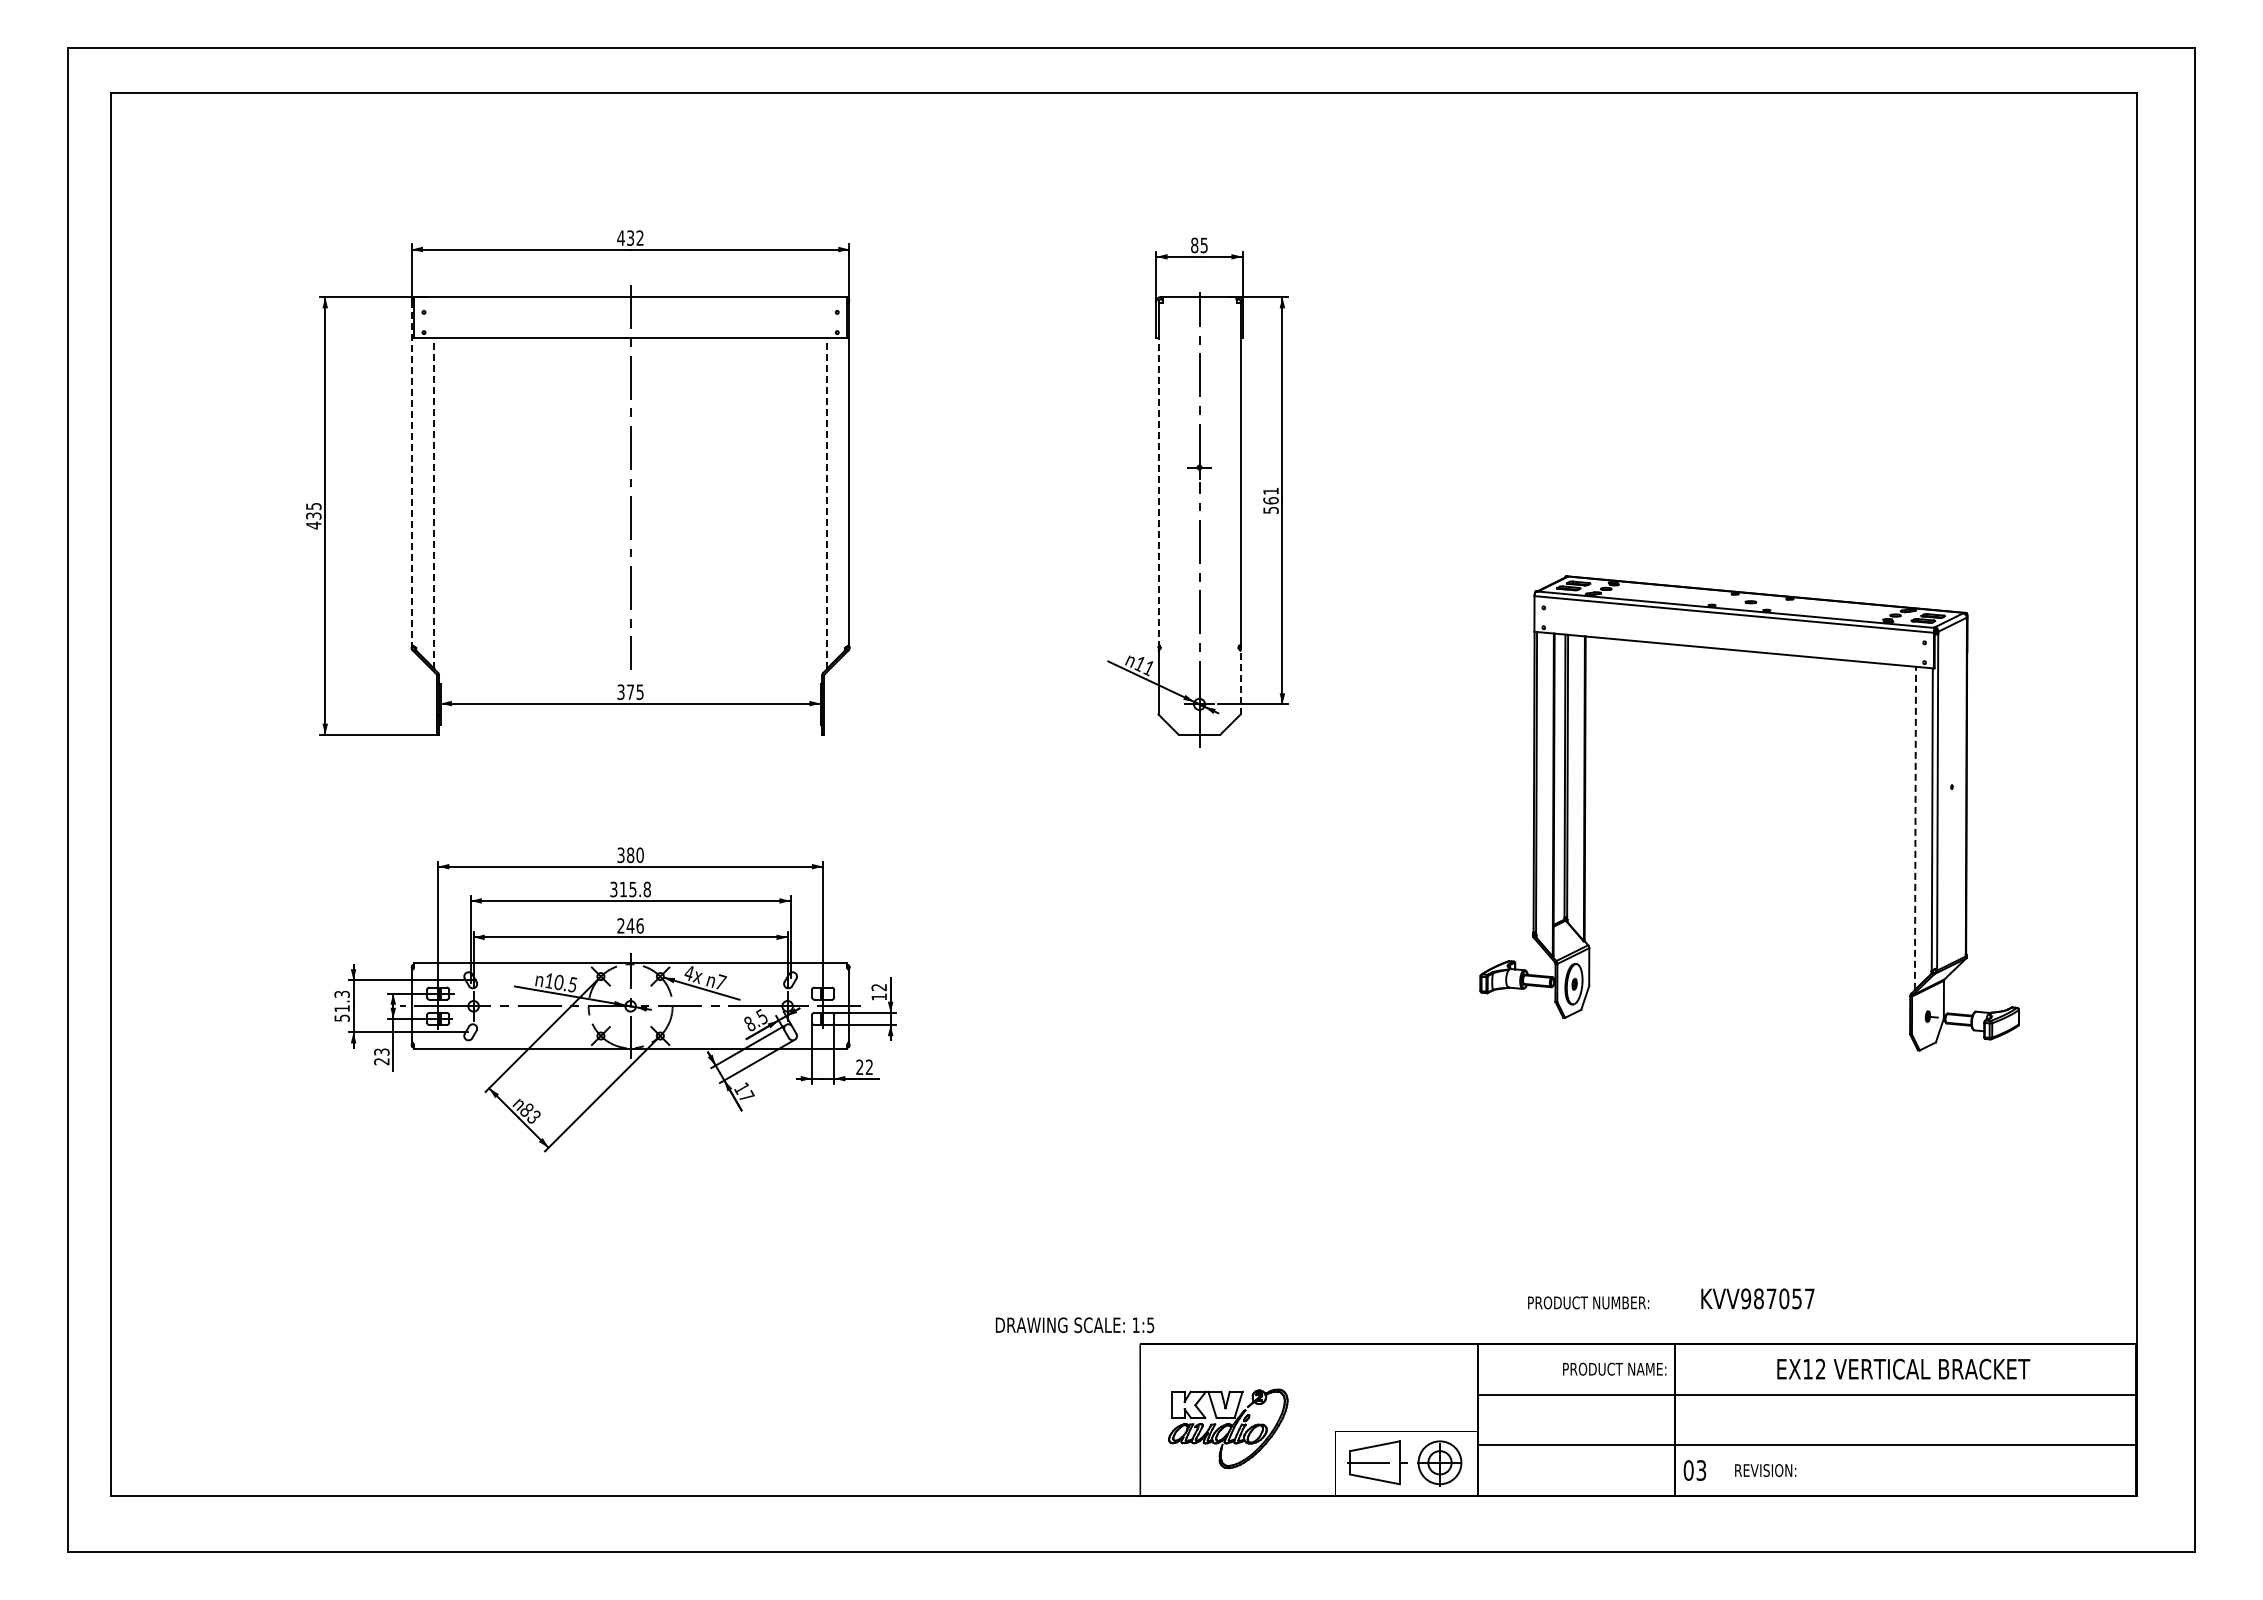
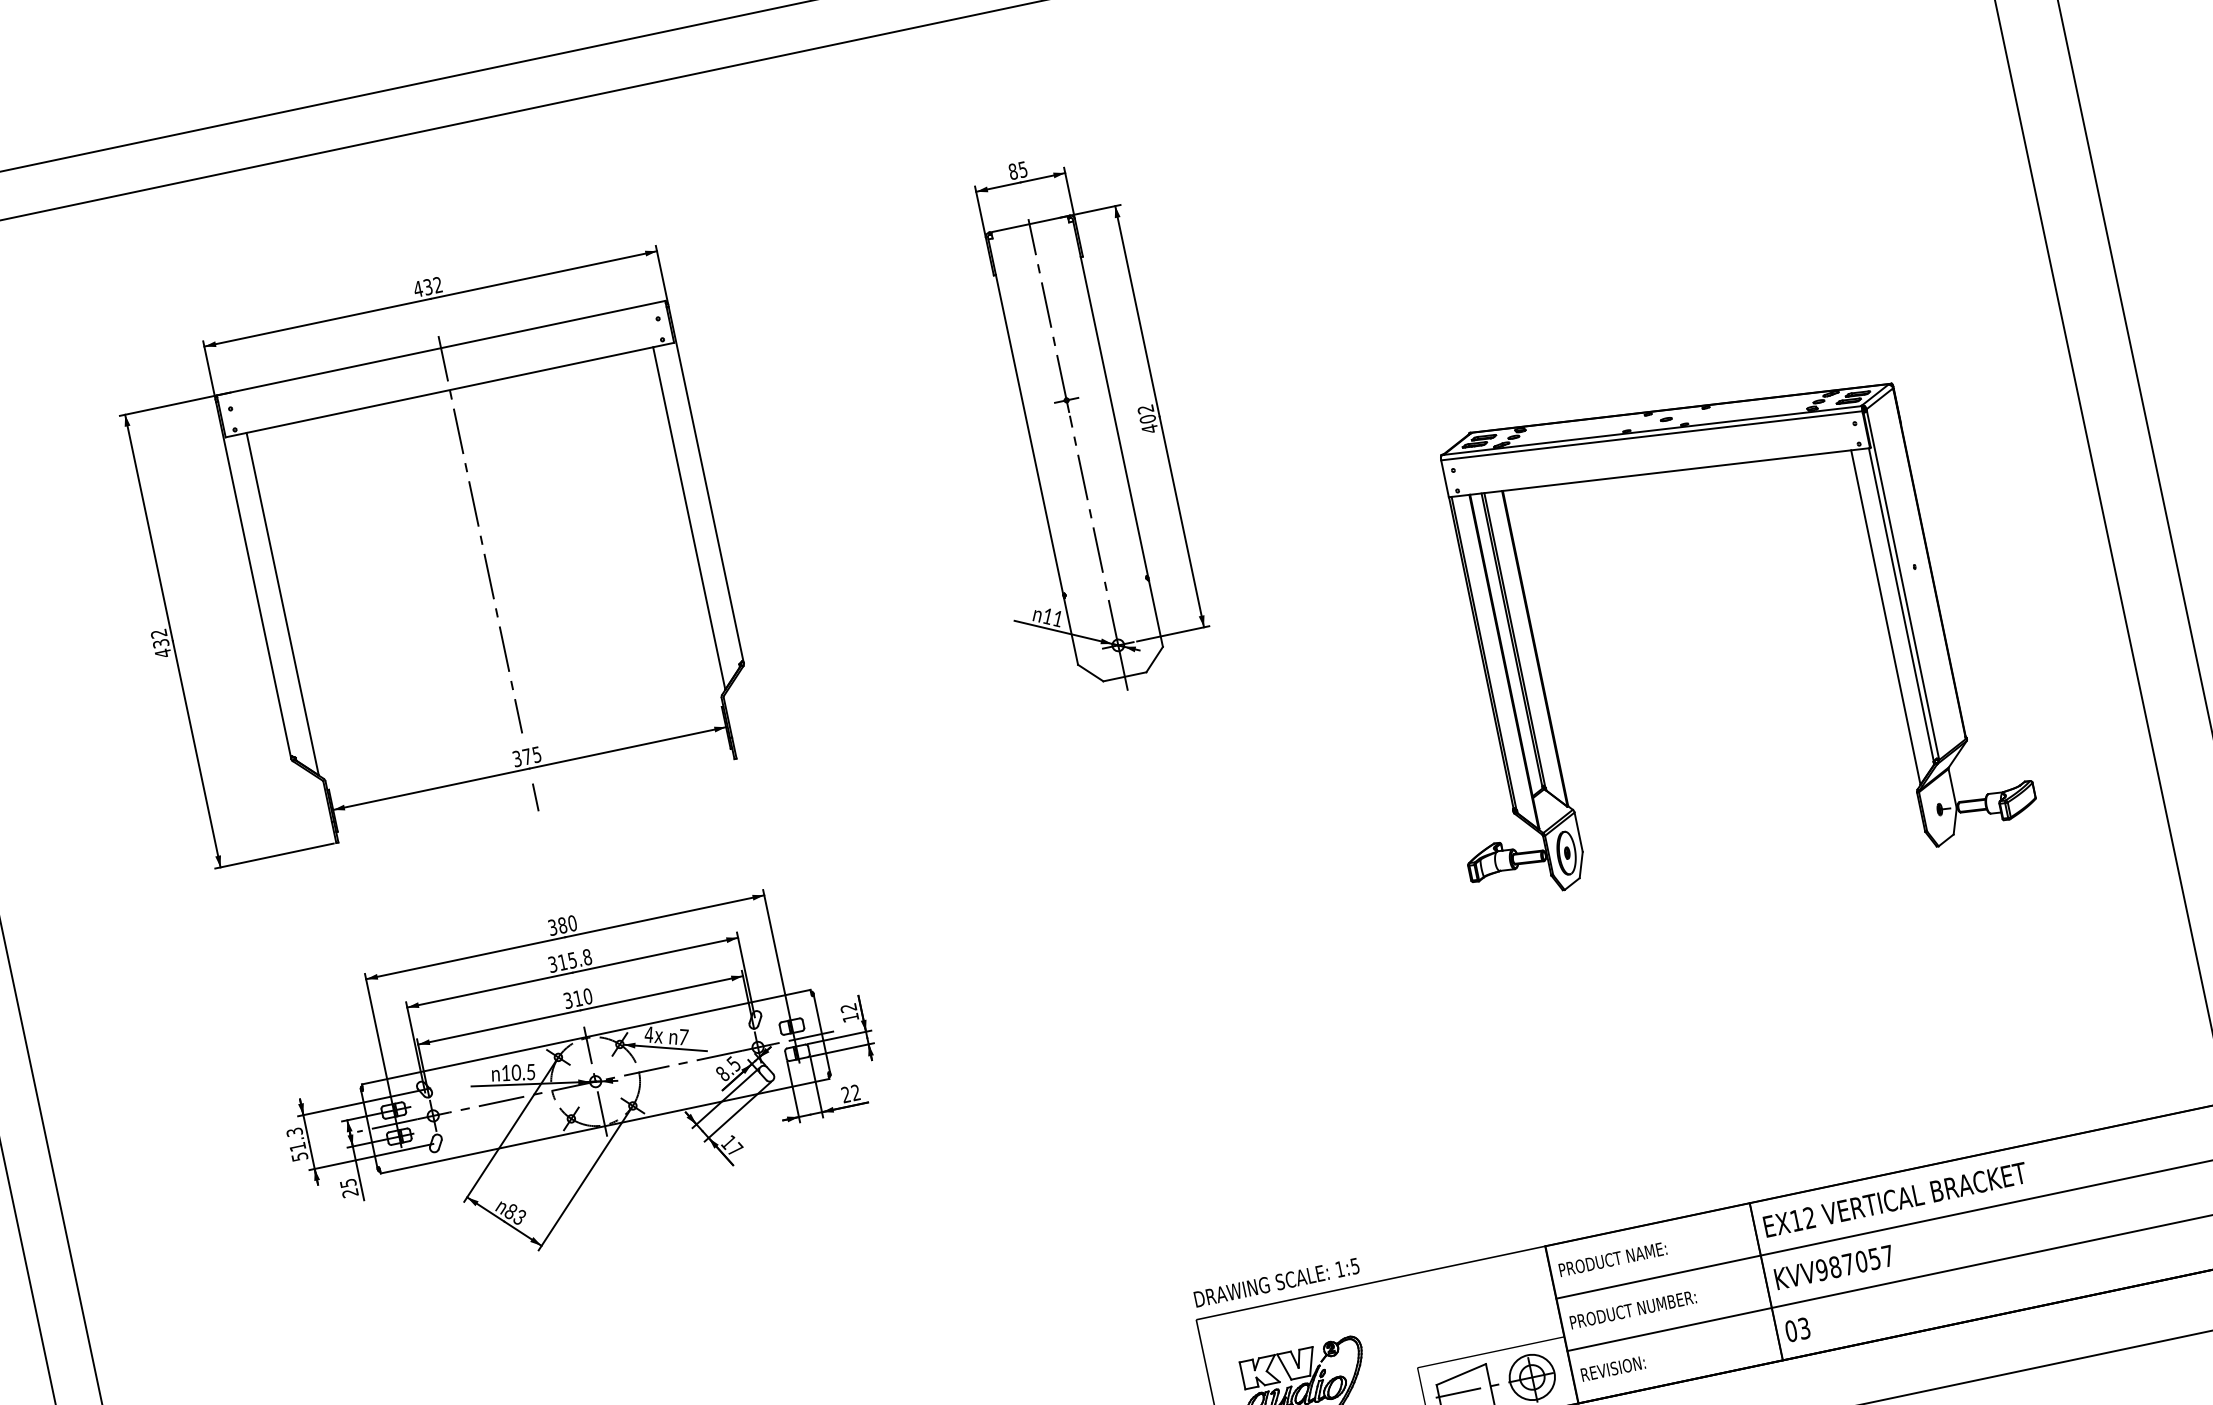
line: (411, 474) -> (253, 579), dashed -> solid
line: (1158, 492) -> (1029, 435), dashed -> solid
text: (1270, 500) -> (1147, 419), 561 -> 402
line: (434, 502) -> (282, 603), dashed -> solid
line: (827, 502) -> (689, 517), dashed -> solid
text: (313, 506) -> (158, 633), 435 -> 432
line: (1240, 681) -> (1155, 612), dashed -> solid
line: (630, 731) -> (535, 797), added
line: (1915, 828) -> (1885, 617), dashed -> solid
text: (630, 925) -> (577, 998), 246 -> 310
text: (381, 1051) -> (347, 1182), 23 -> 25
text: (1757, 1298) -> (1833, 1267), moved
text: (1588, 1302) -> (1633, 1309), moved
text: (1074, 1325) -> (1276, 1283), moved
text: (1614, 1368) -> (1612, 1258), moved
text: (1903, 1368) -> (1895, 1199), moved
text: (1765, 1470) -> (1613, 1368), moved

